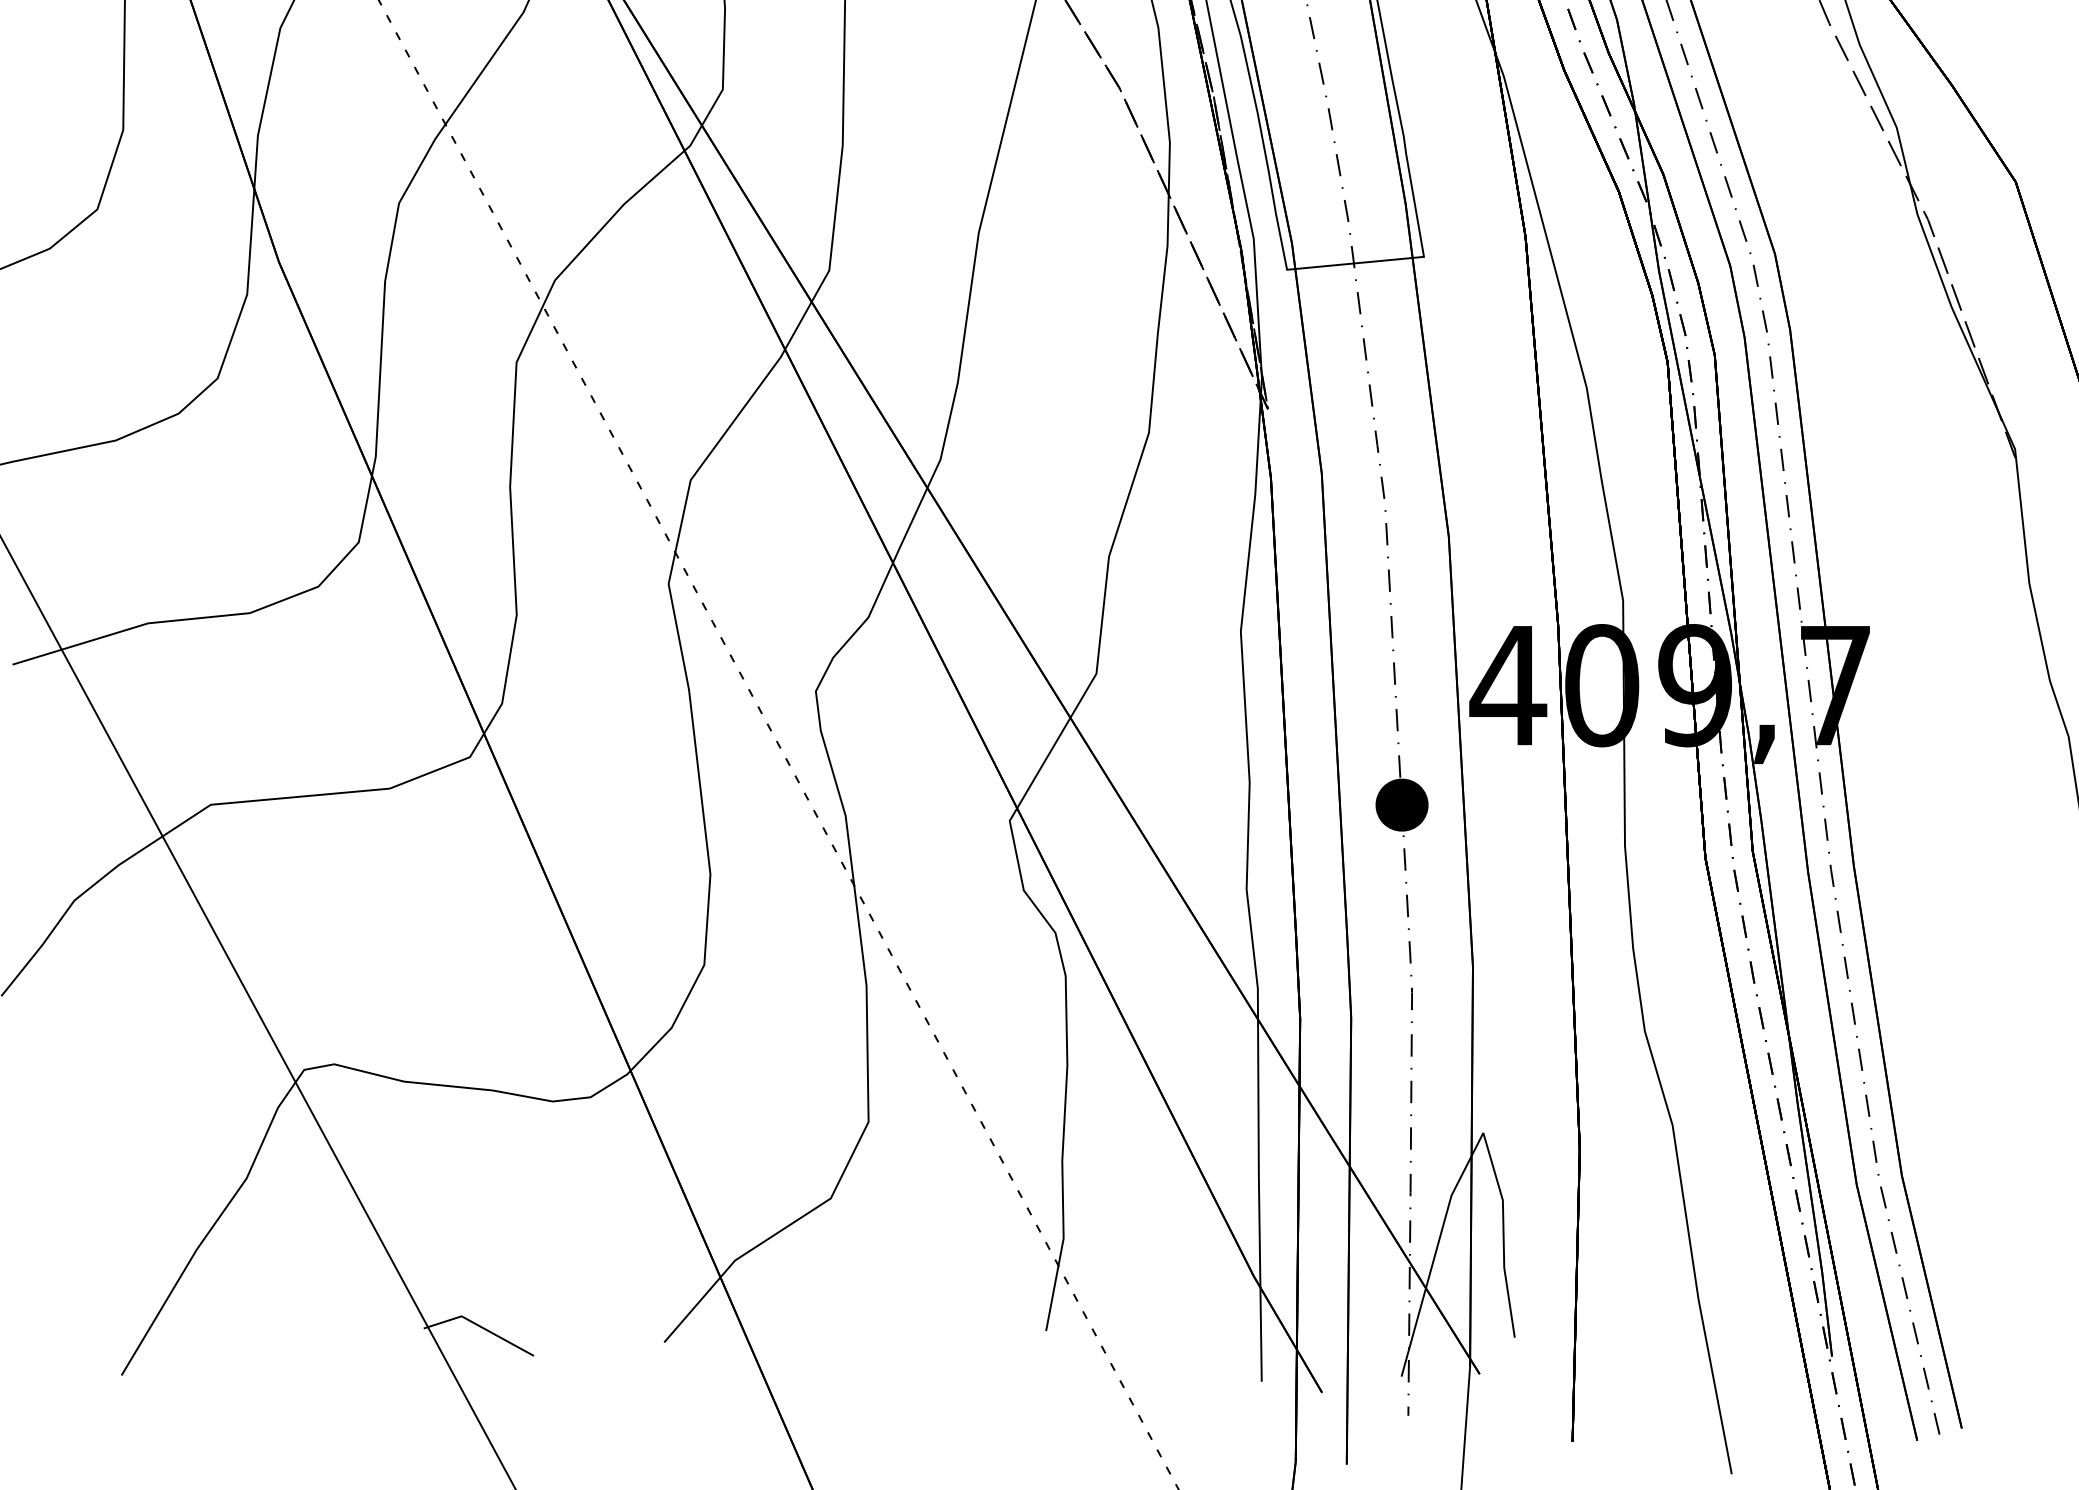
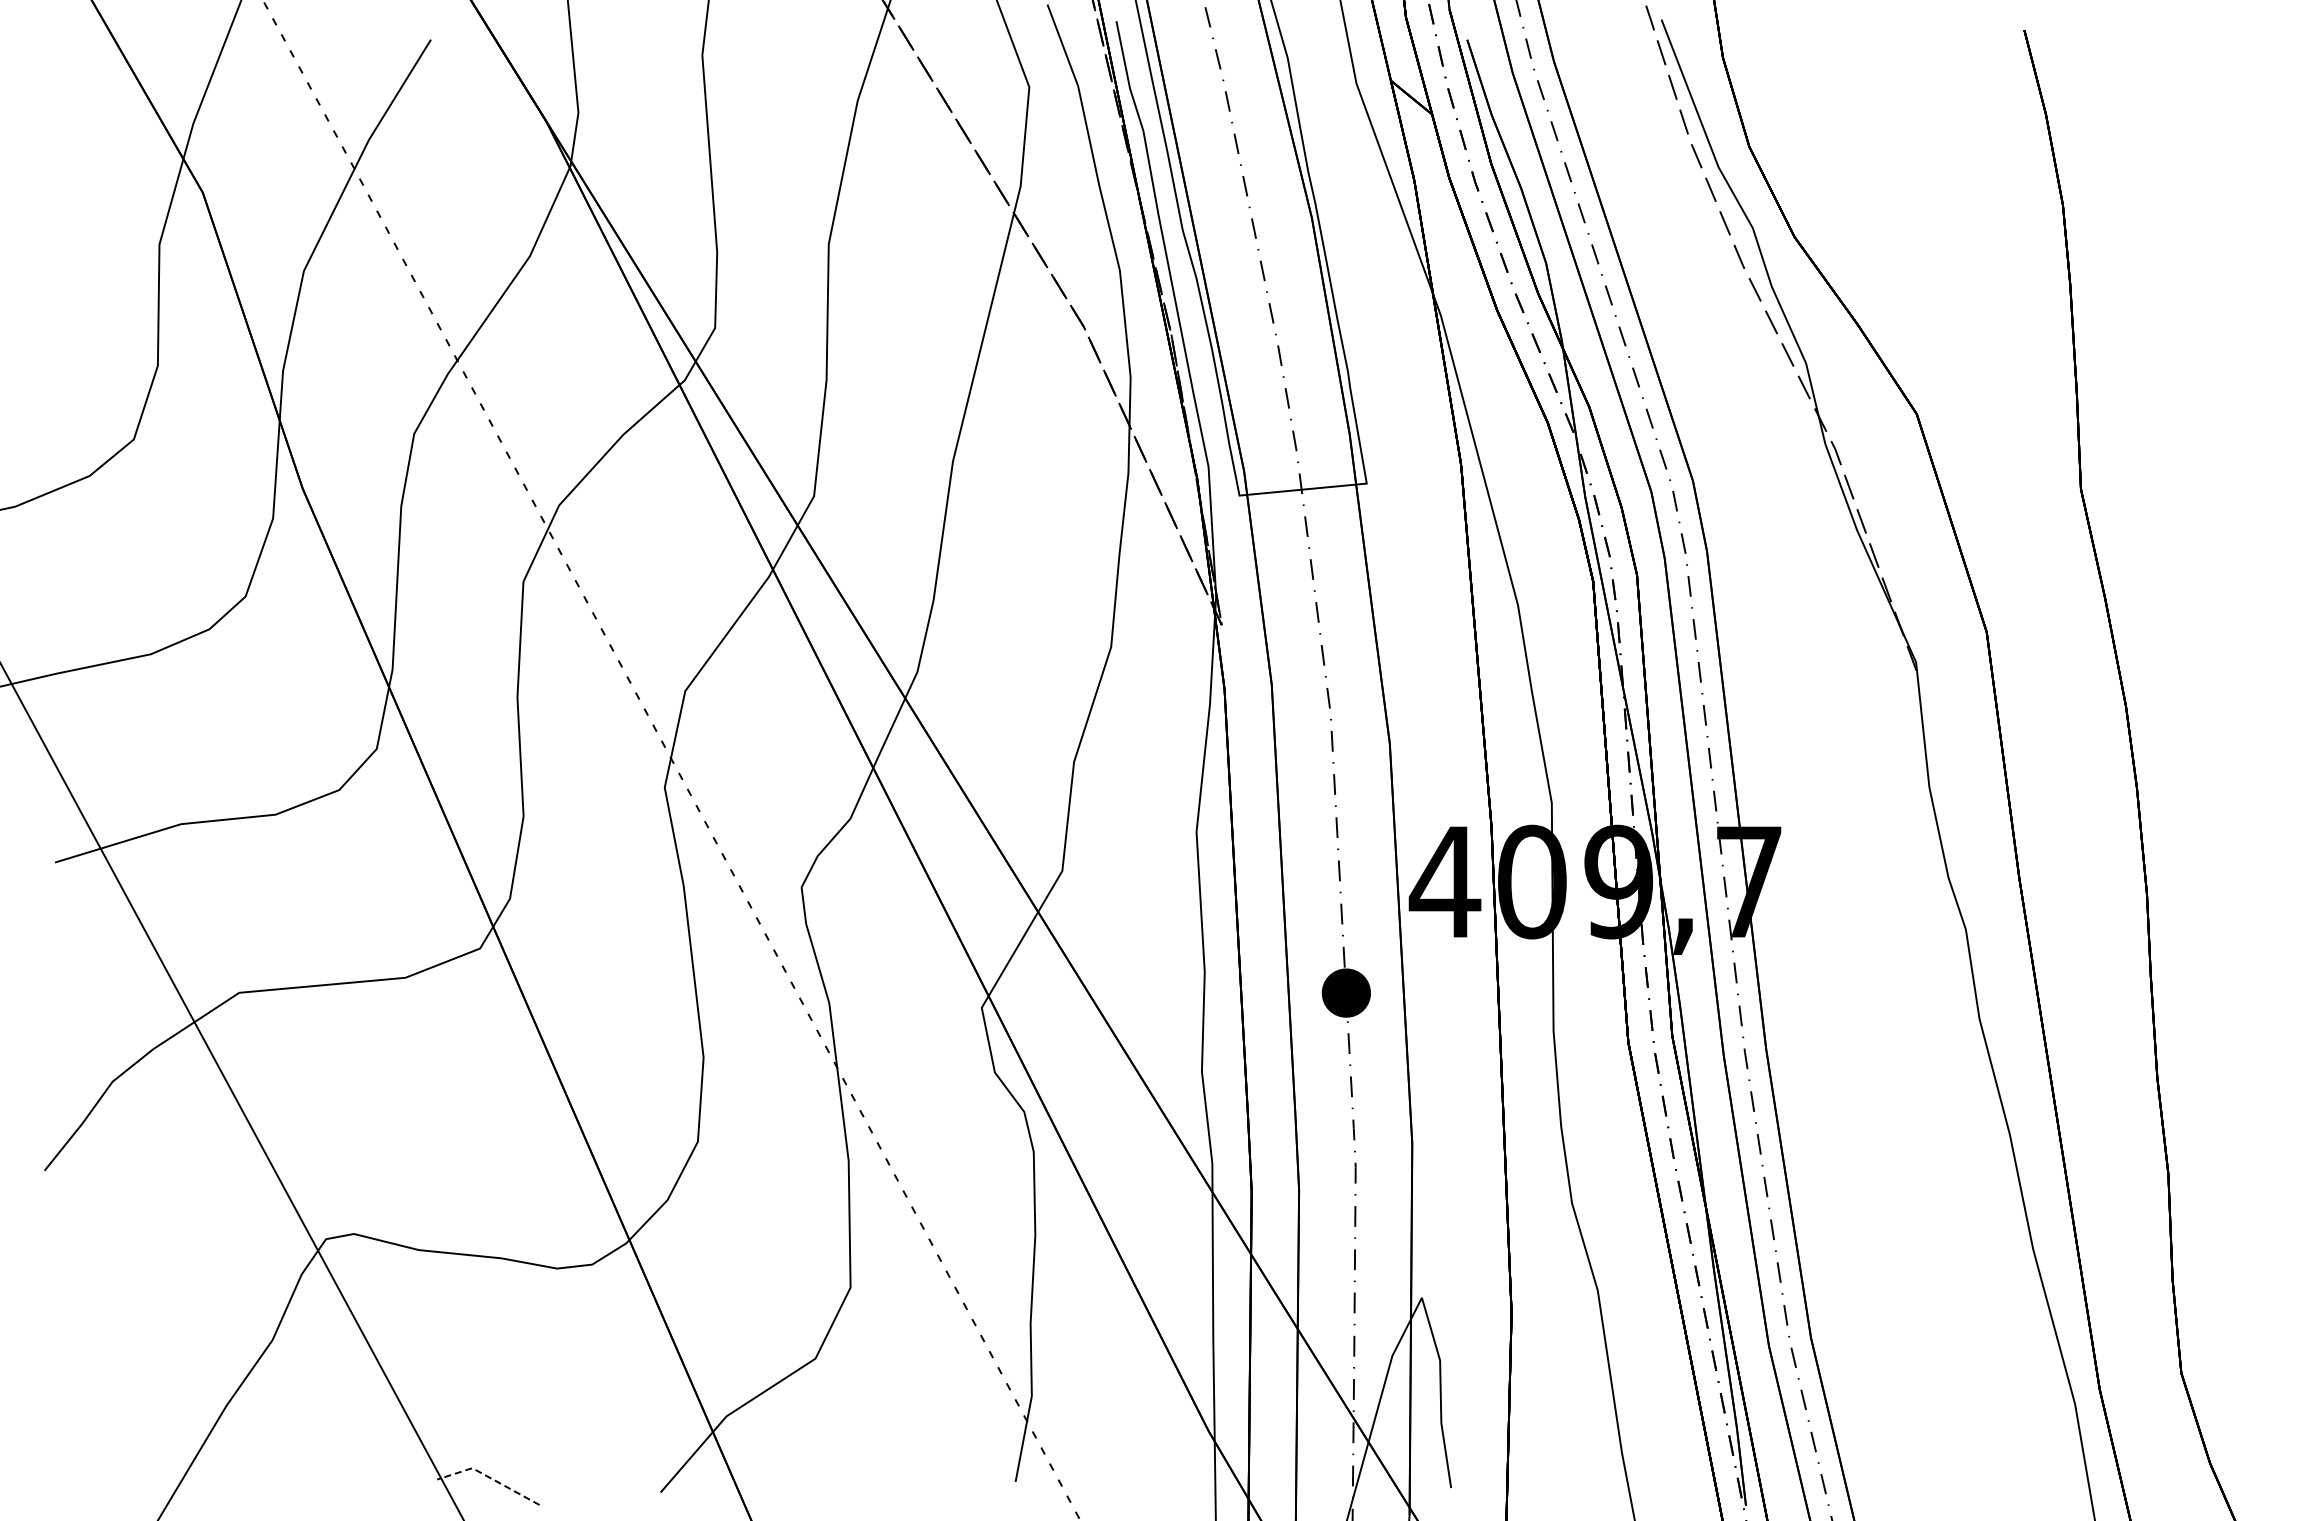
line: (478, 1326) -> (488, 1477), solid -> dashed

